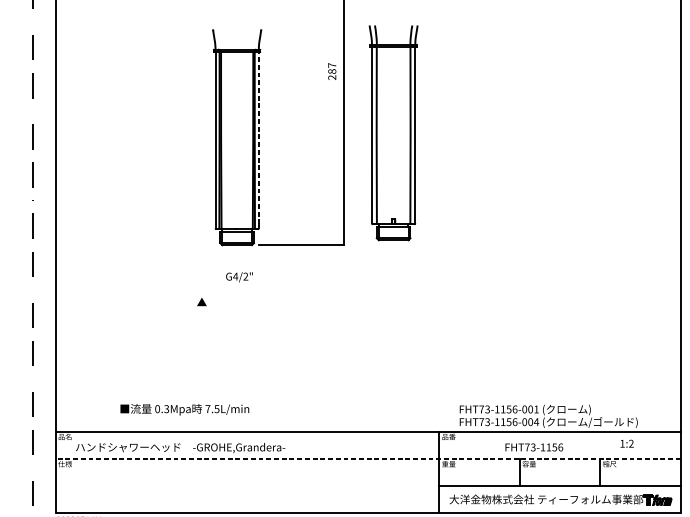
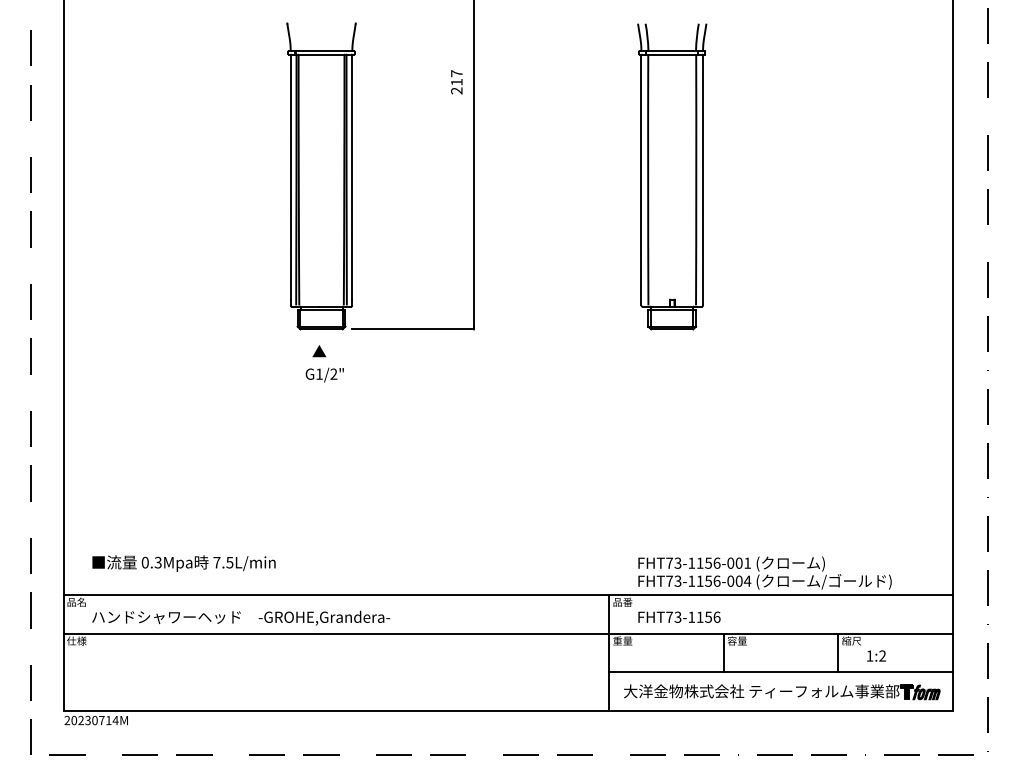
text: (331, 71) -> (456, 81), 287 -> 217
part: (393, 132) -> (672, 176), moved
line: (258, 138) -> (352, 177), dashed -> solid
text: (235, 276) -> (319, 373), G4/2" -> G1/2"
text: (202, 302) -> (319, 351), moved
text: (184, 409) -> (183, 563), moved
text: (627, 443) -> (876, 655), moved
text: (534, 446) -> (679, 616), moved
line: (368, 458) -> (508, 633), dashed -> solid

